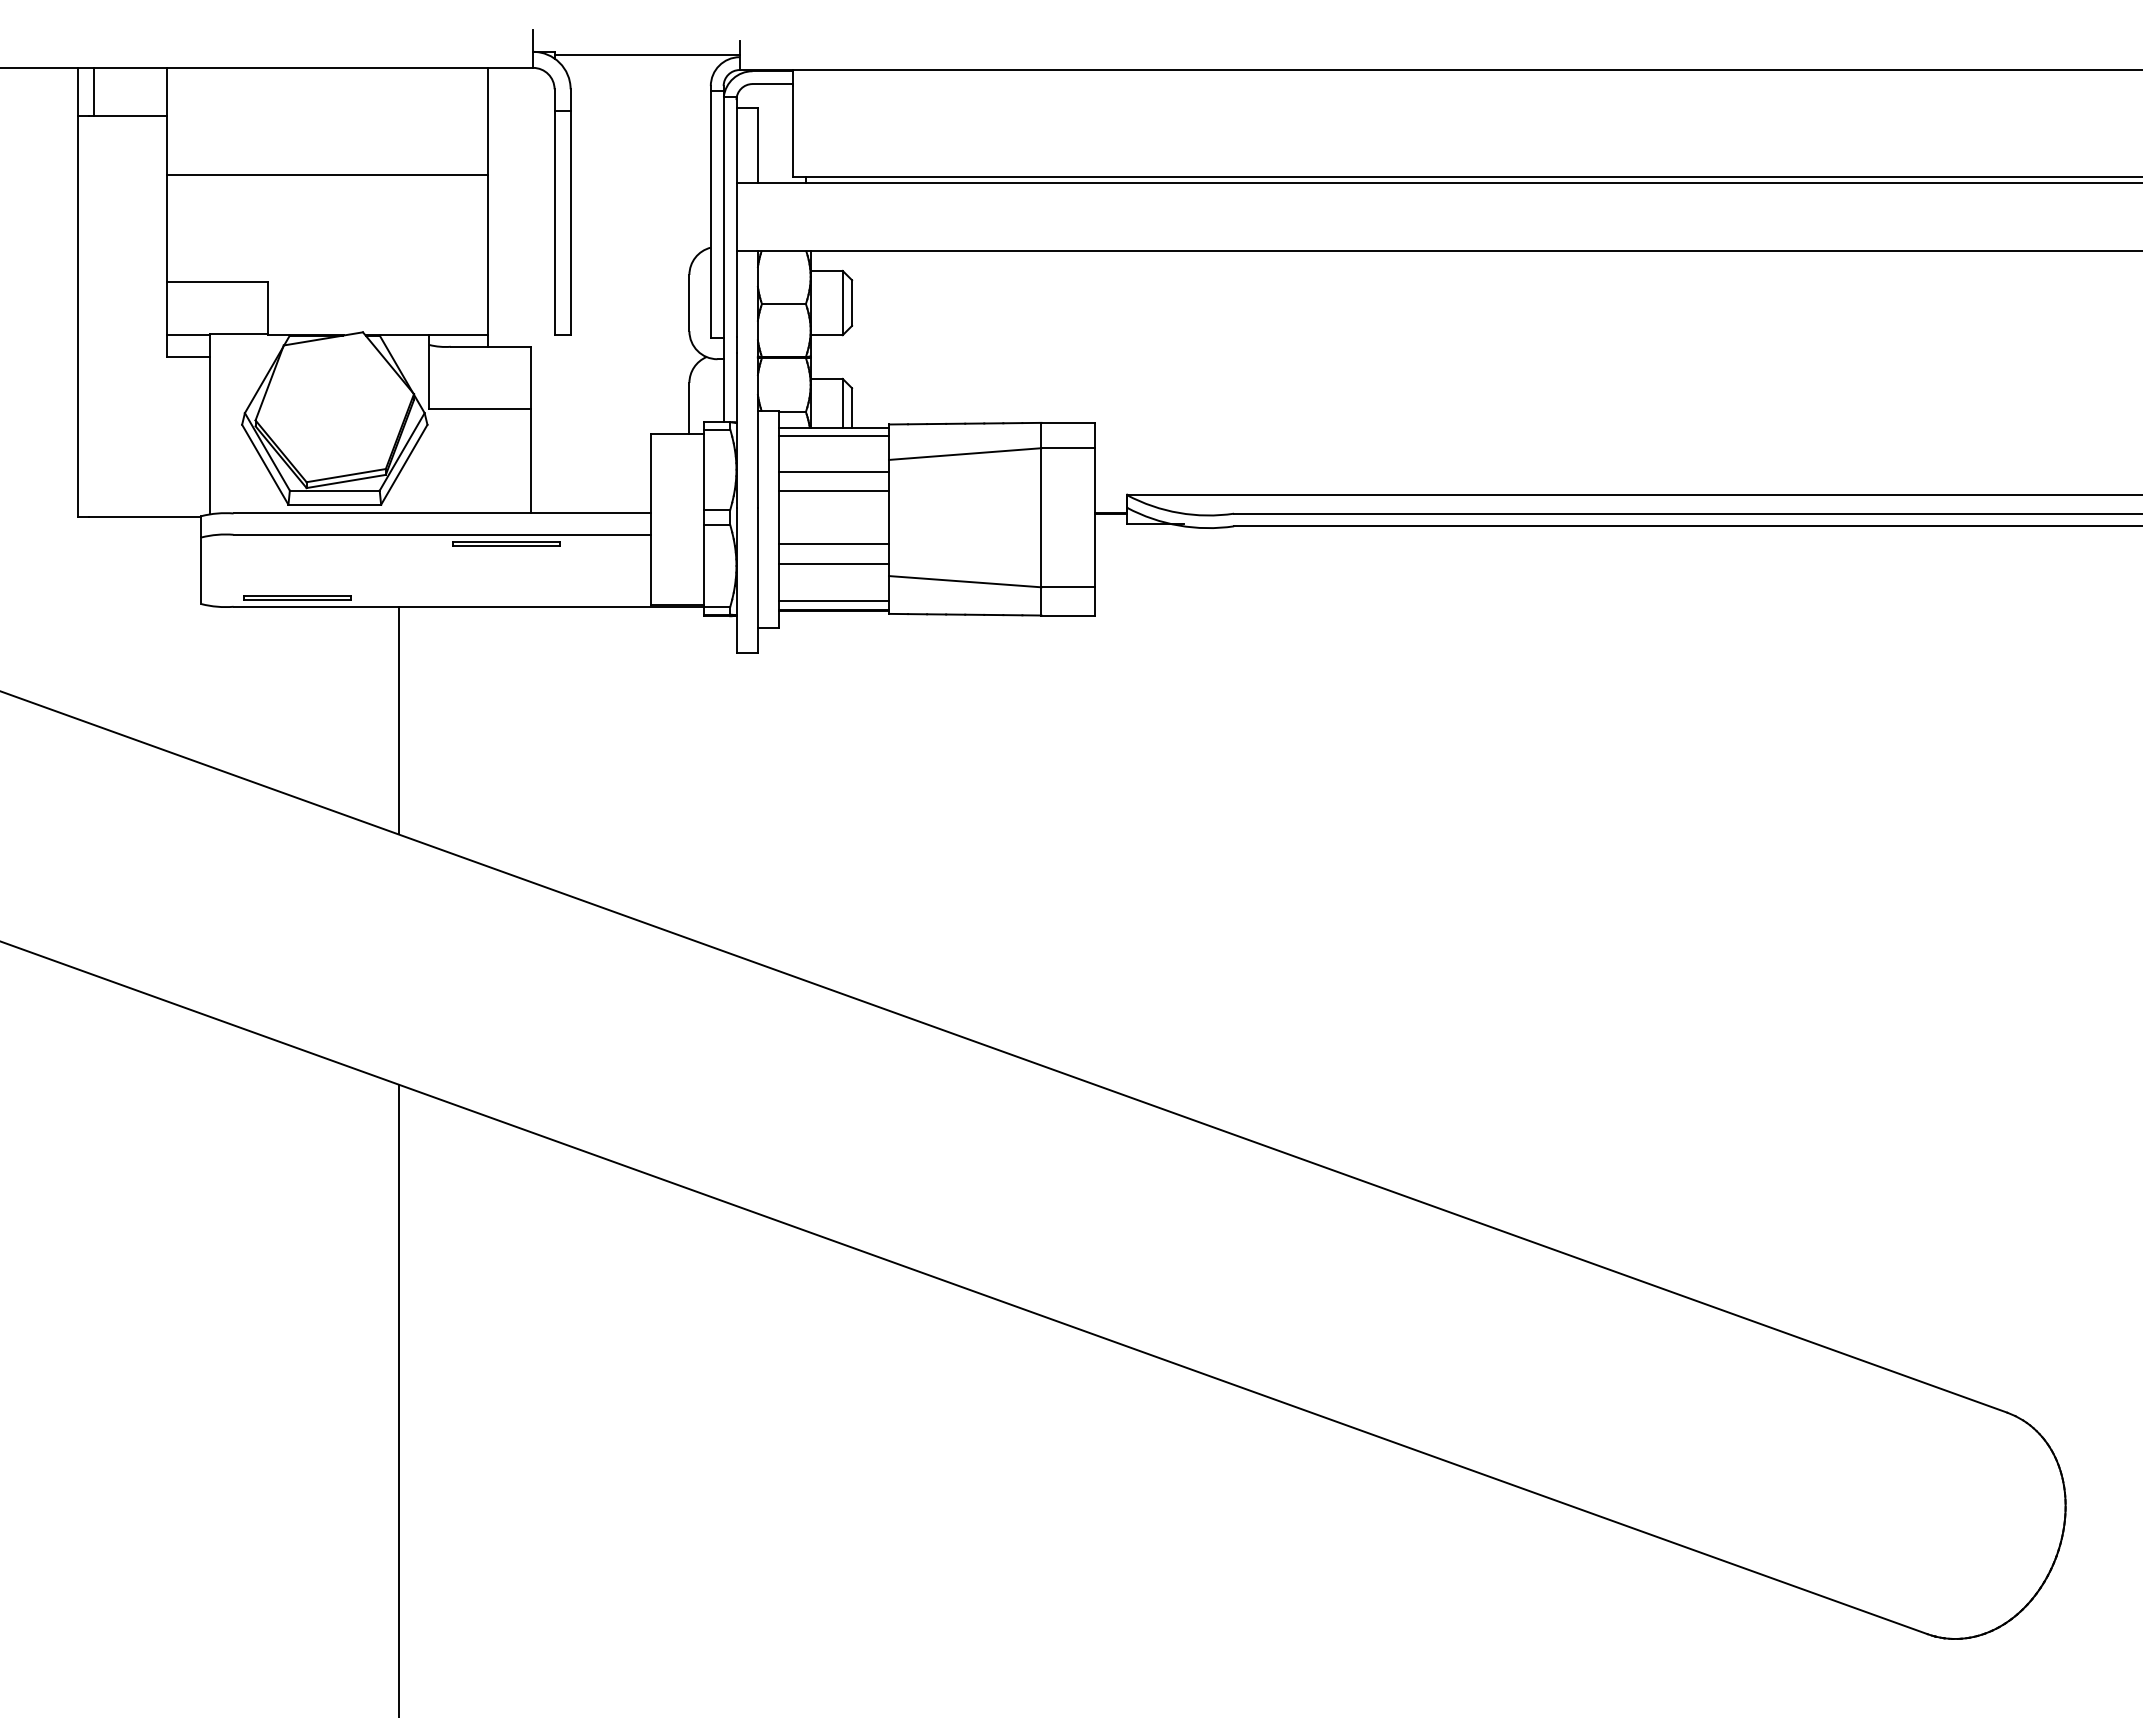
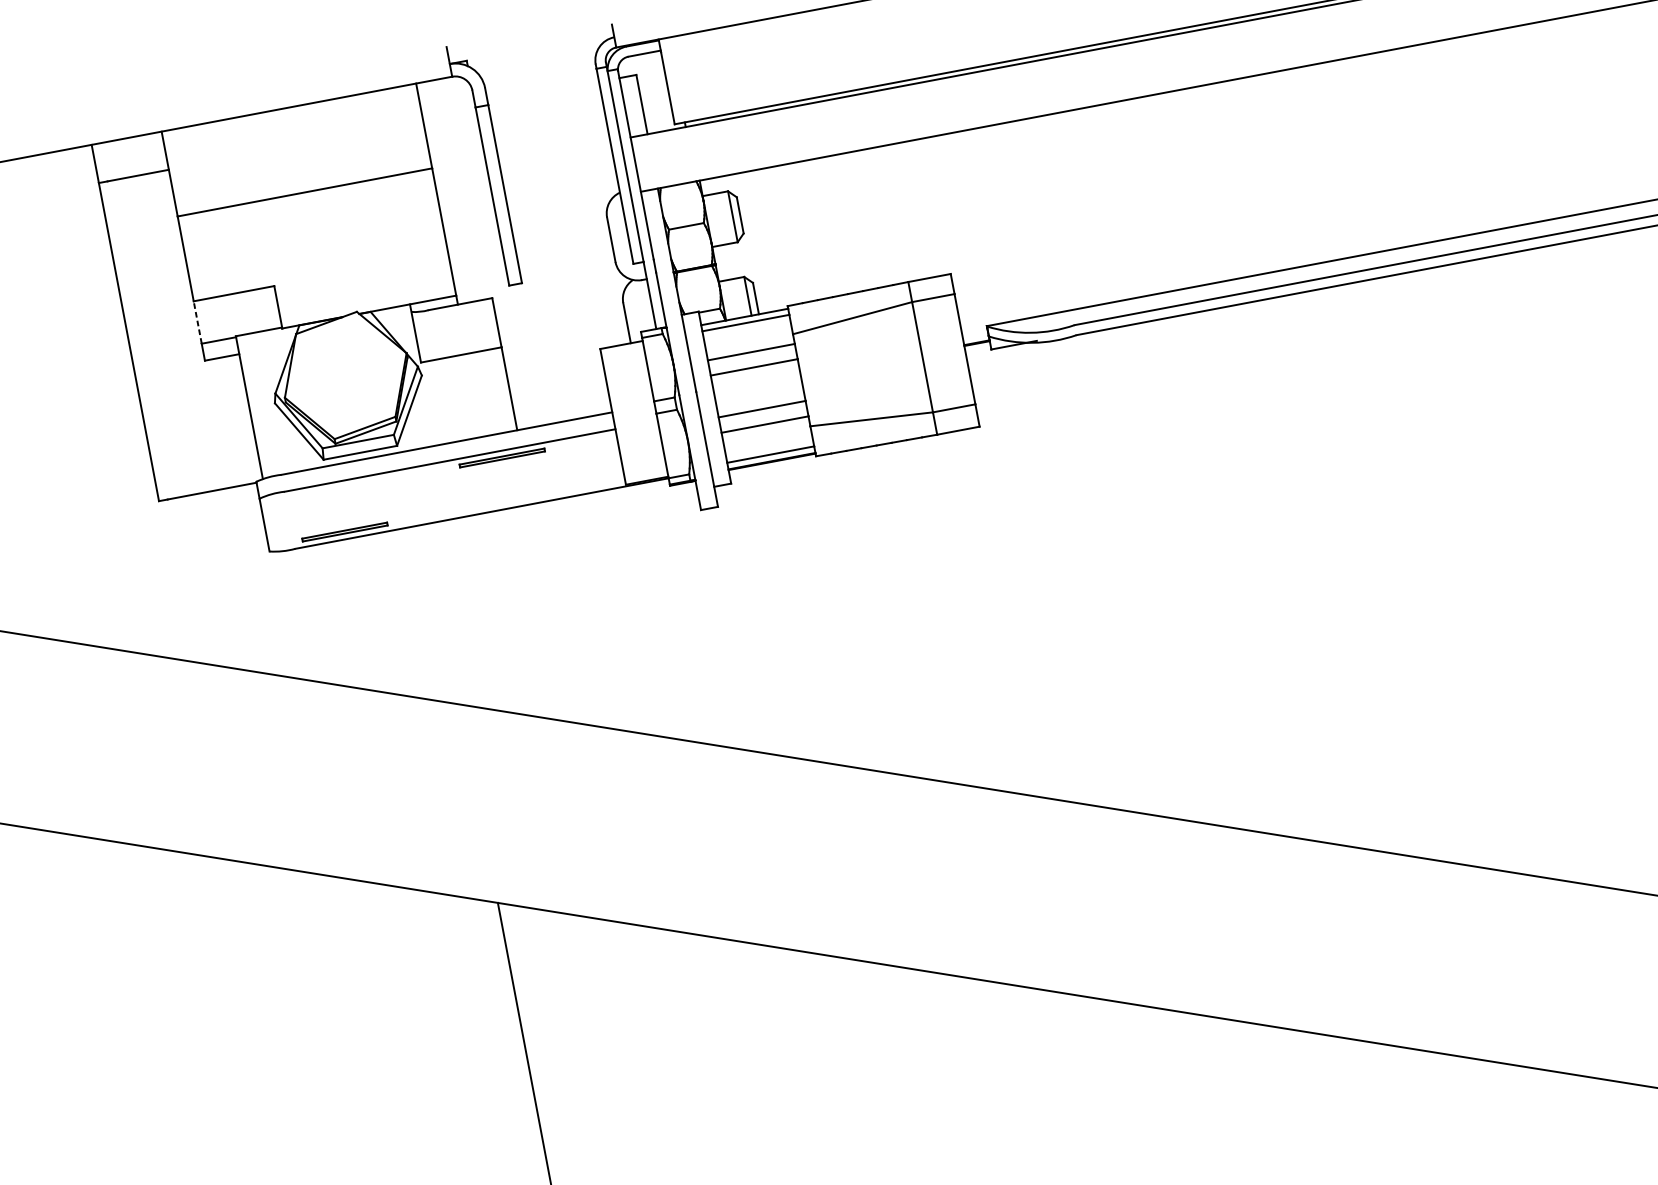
line: (646, 54) -> (540, 49), removed
line: (94, 91) -> (107, 161), removed
line: (166, 308) -> (197, 322), solid -> dashed
line: (398, 720) -> (443, 614), removed

